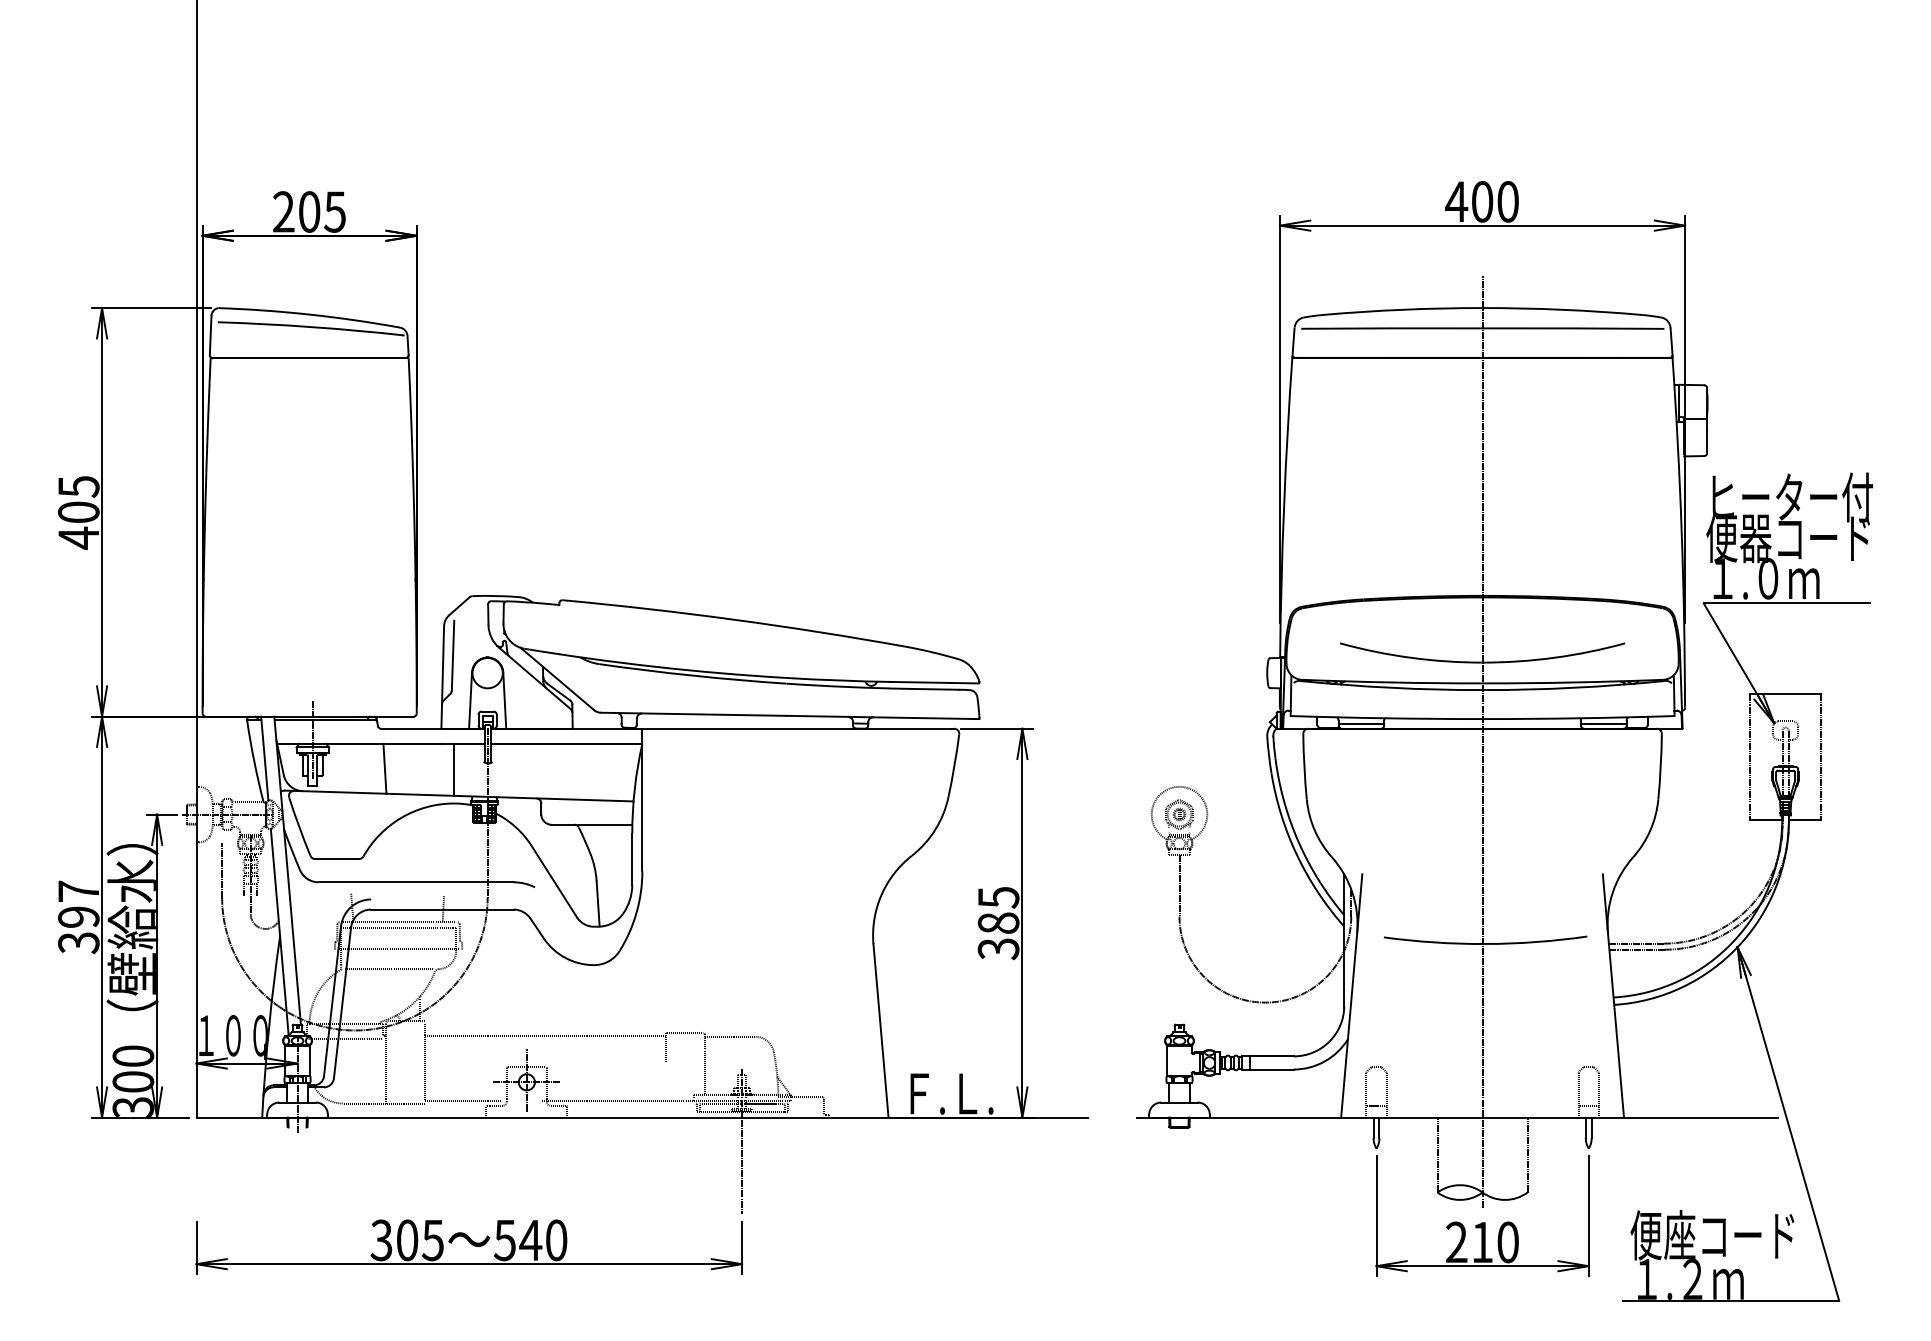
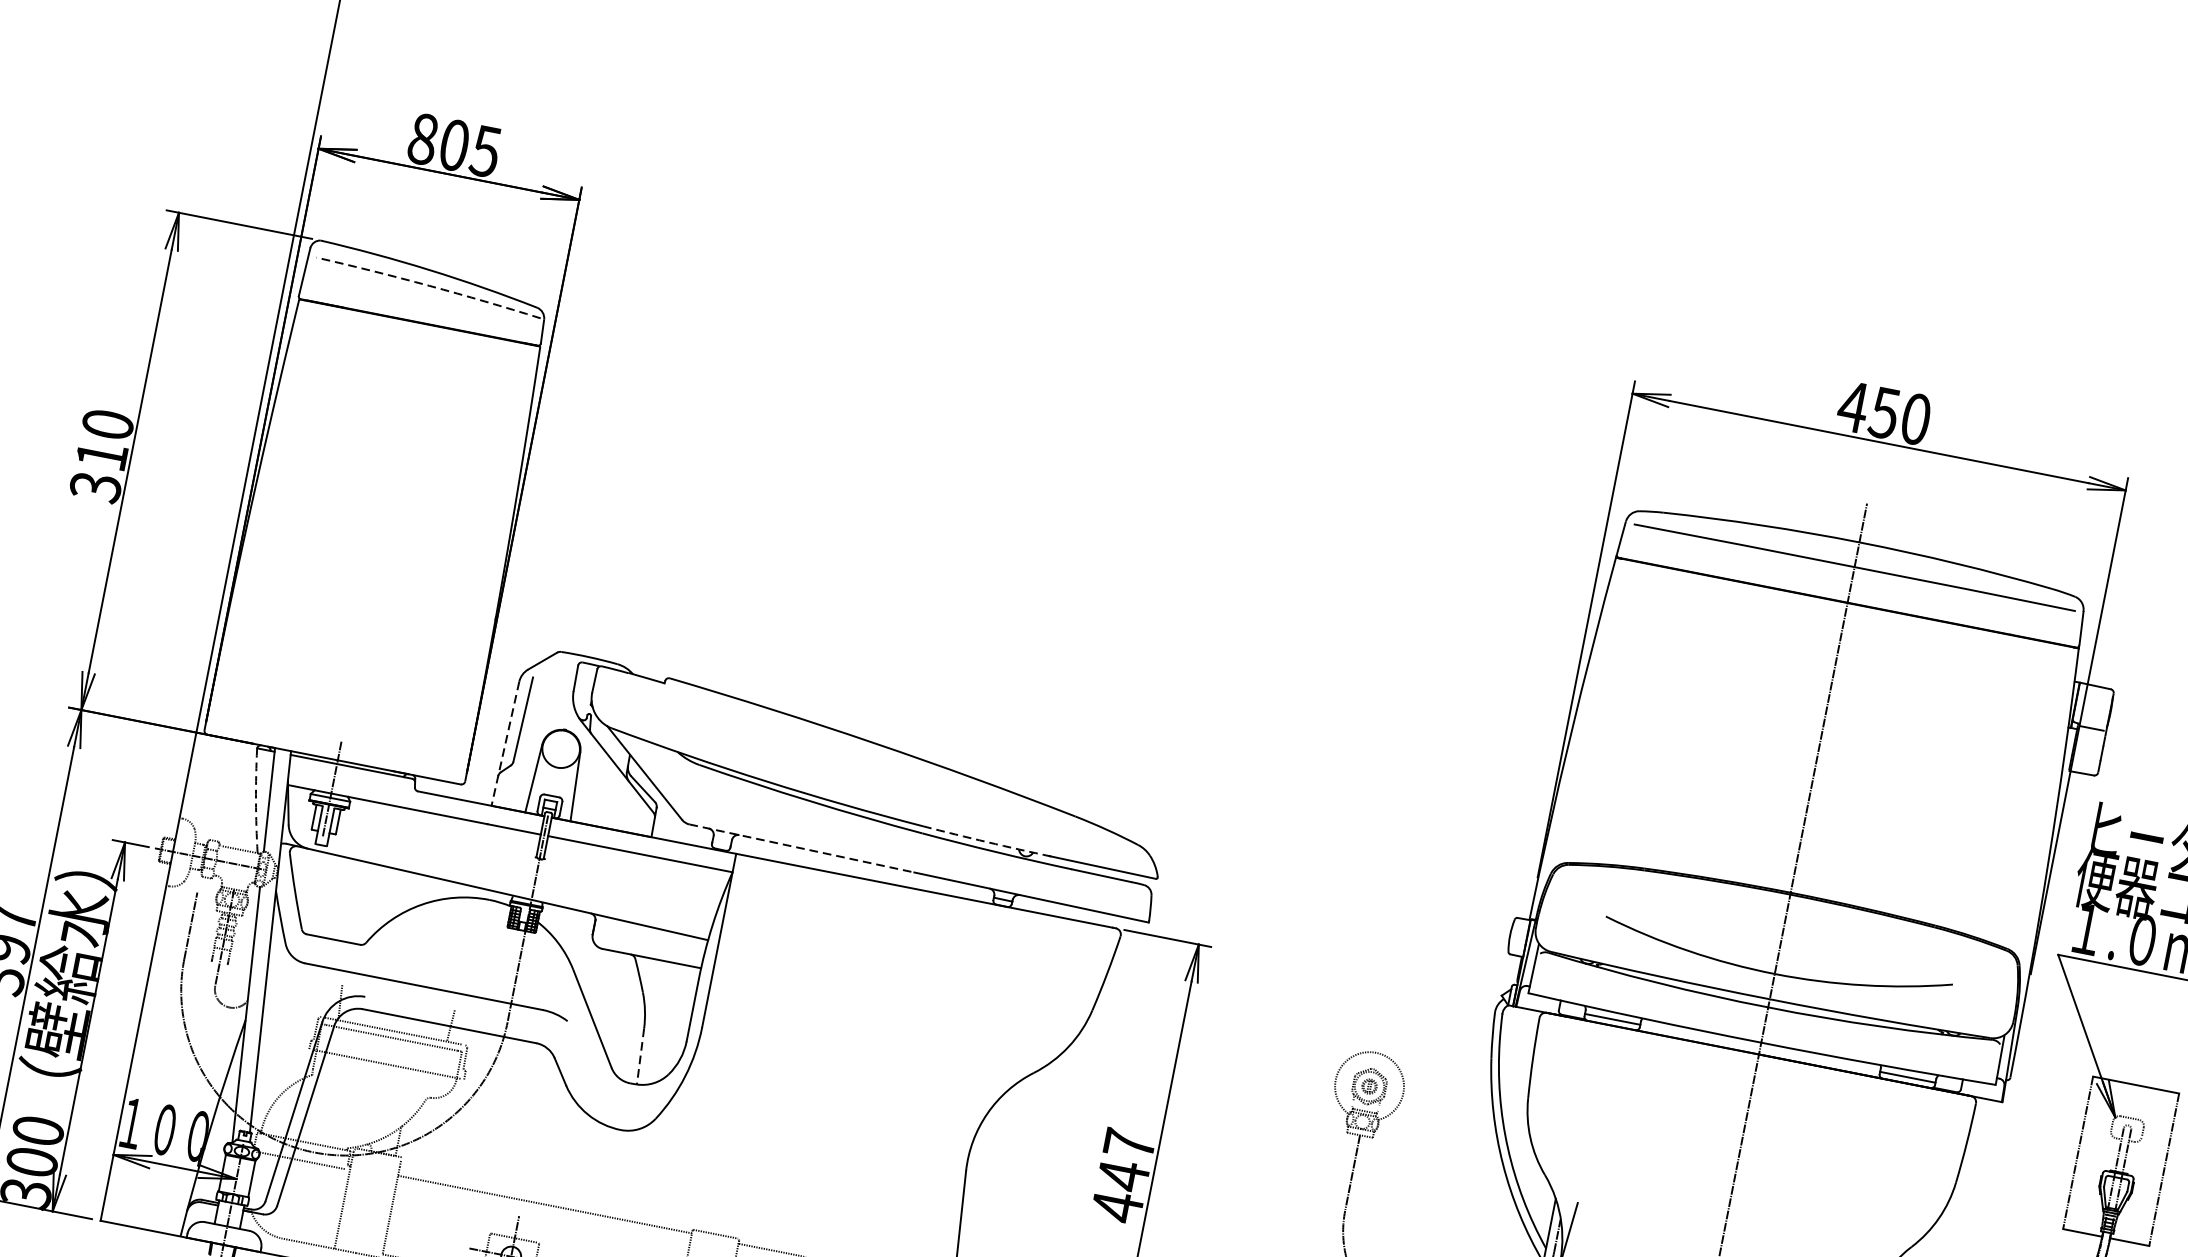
text: (1482, 201) -> (1884, 412), 400 -> 450
text: (283, 211) -> (422, 138), 205 -> 805
arc: (311, 327) -> (429, 286), solid -> dashed
text: (78, 512) -> (101, 455), 405 -> 310
line: (442, 677) -> (505, 743), solid -> dashed
arc: (839, 680) -> (987, 842), solid -> dashed
line: (693, 714) -> (801, 848), solid -> dashed
arc: (254, 761) -> (256, 801), solid -> dashed
line: (384, 768) -> (412, 840), removed
line: (454, 769) -> (497, 858), removed
line: (598, 903) -> (641, 1056), solid -> dashed
text: (998, 923) -> (1123, 1175), 385 -> 447
line: (388, 969) -> (369, 1086), removed

